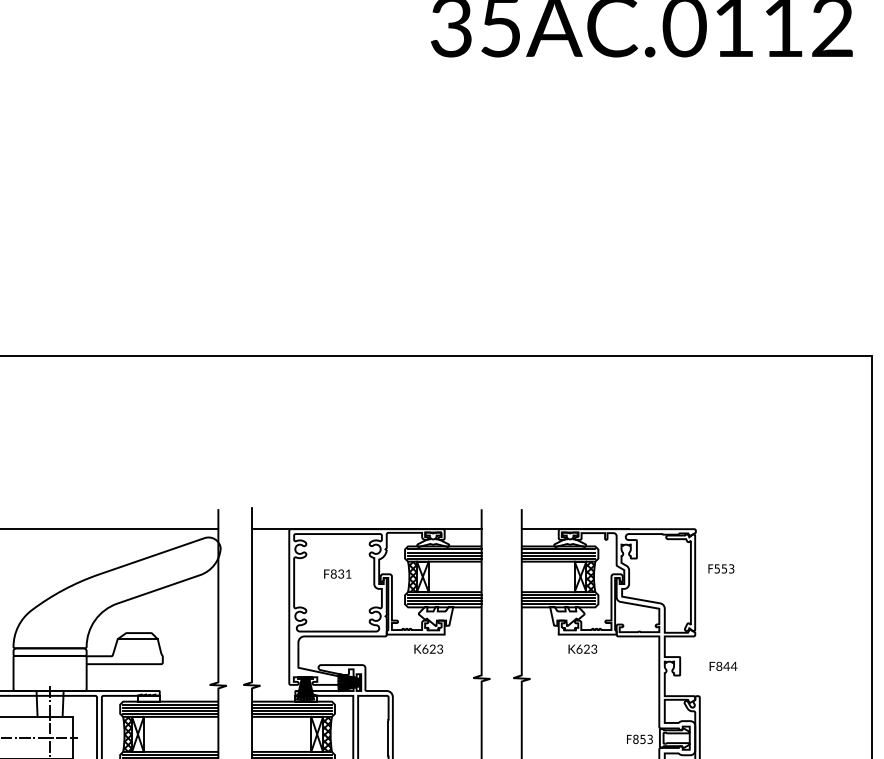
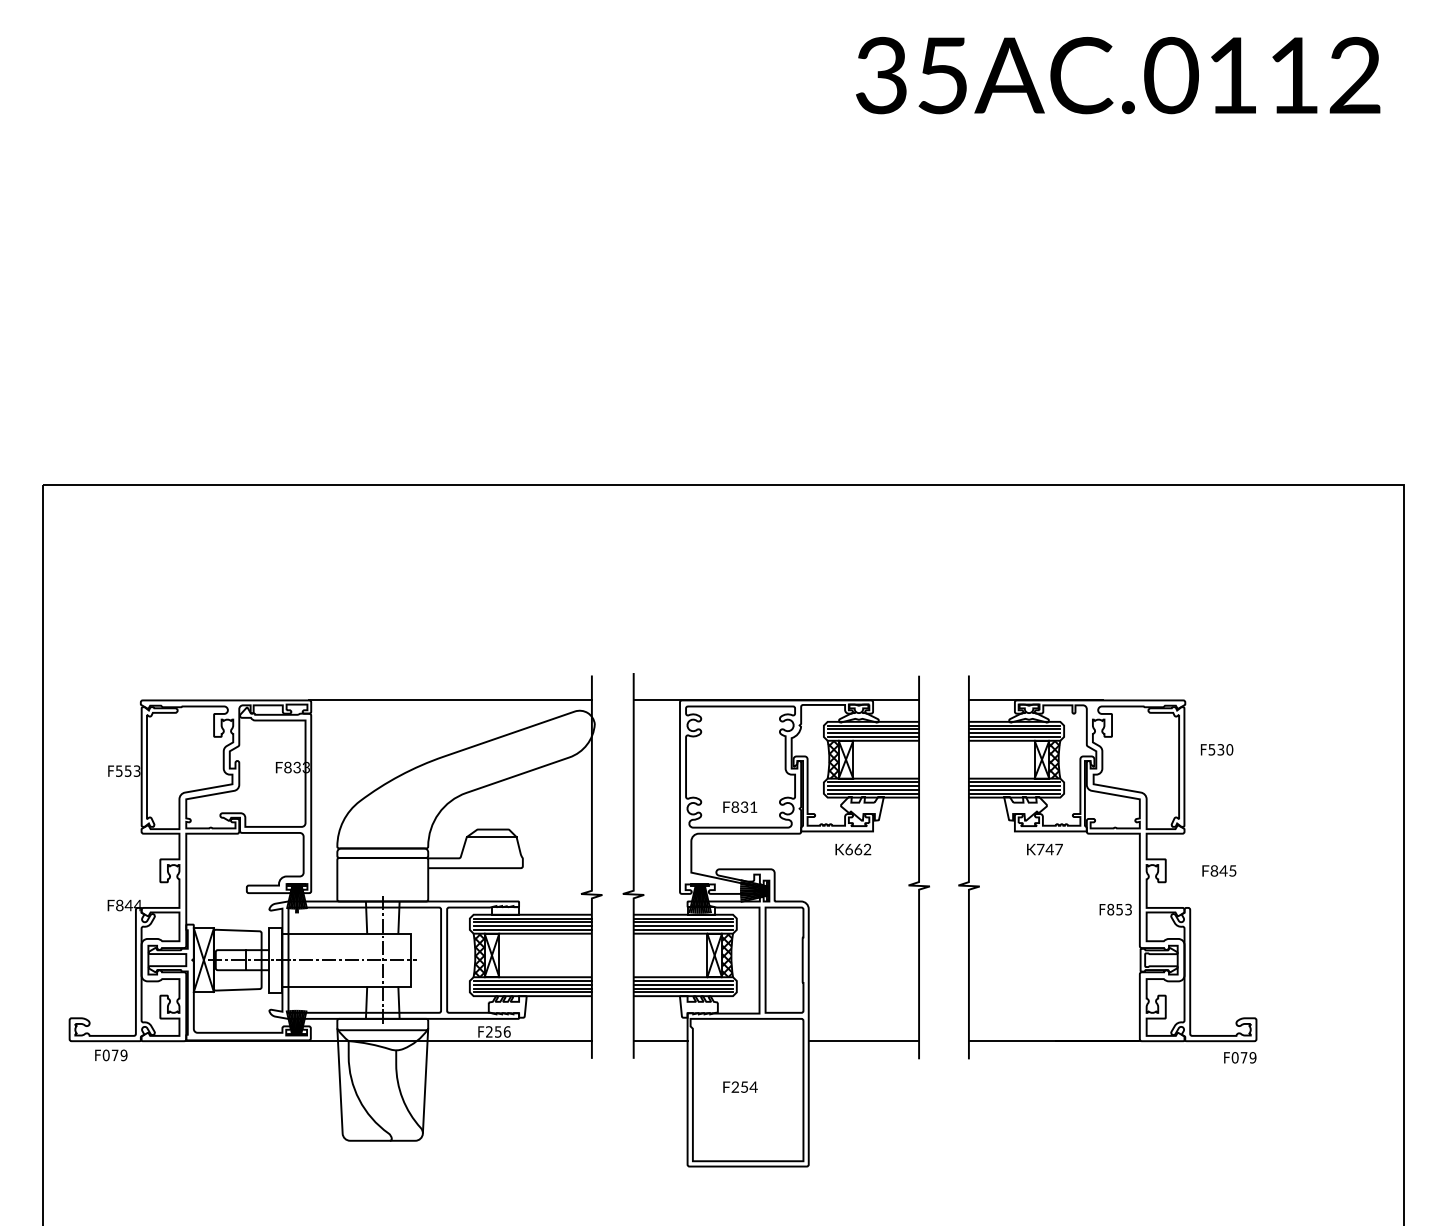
text: (728, 568) -> (1225, 749), F553 -> F530
text: (337, 573) -> (740, 806), moved
text: (436, 649) -> (862, 849), K623 -> K662
text: (586, 649) -> (1049, 849), K623 -> K747
text: (733, 666) -> (1232, 870), F844 -> F845
text: (639, 739) -> (1115, 909), moved

